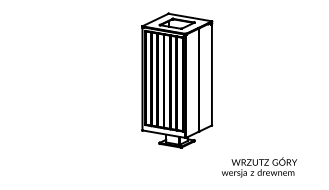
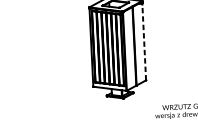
line: (211, 75) -> (143, 42), solid -> dashed

